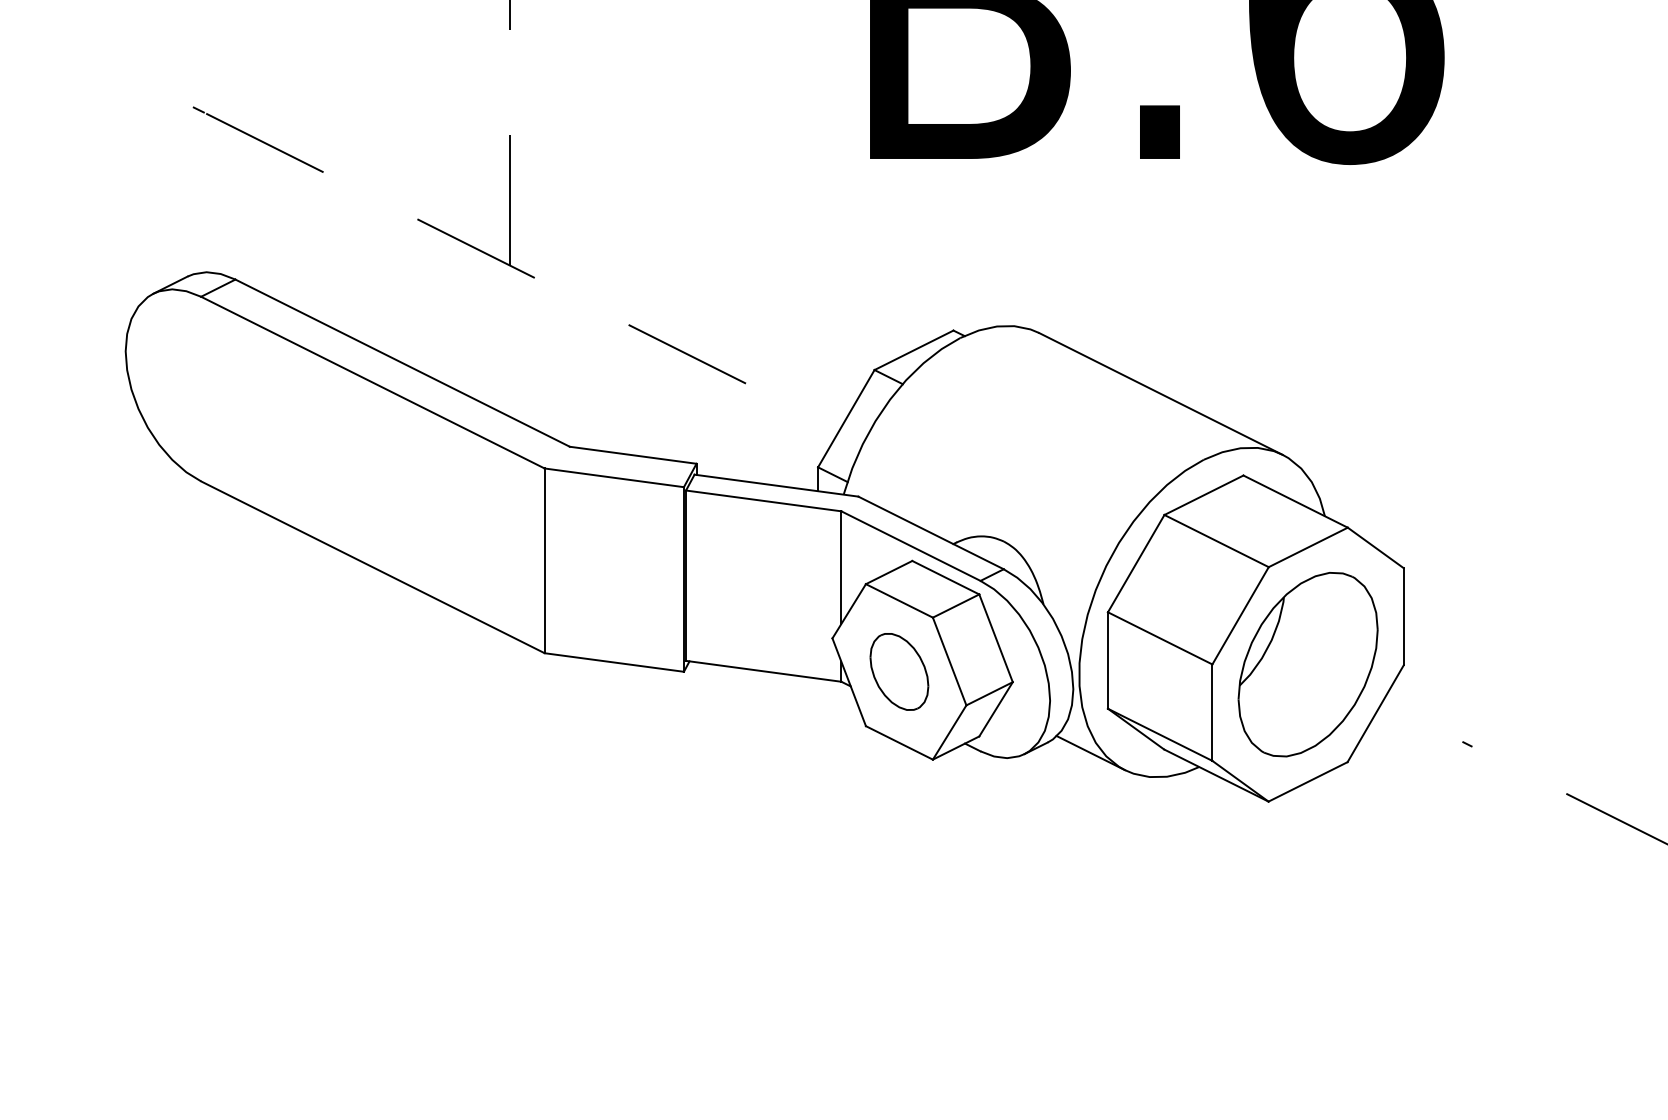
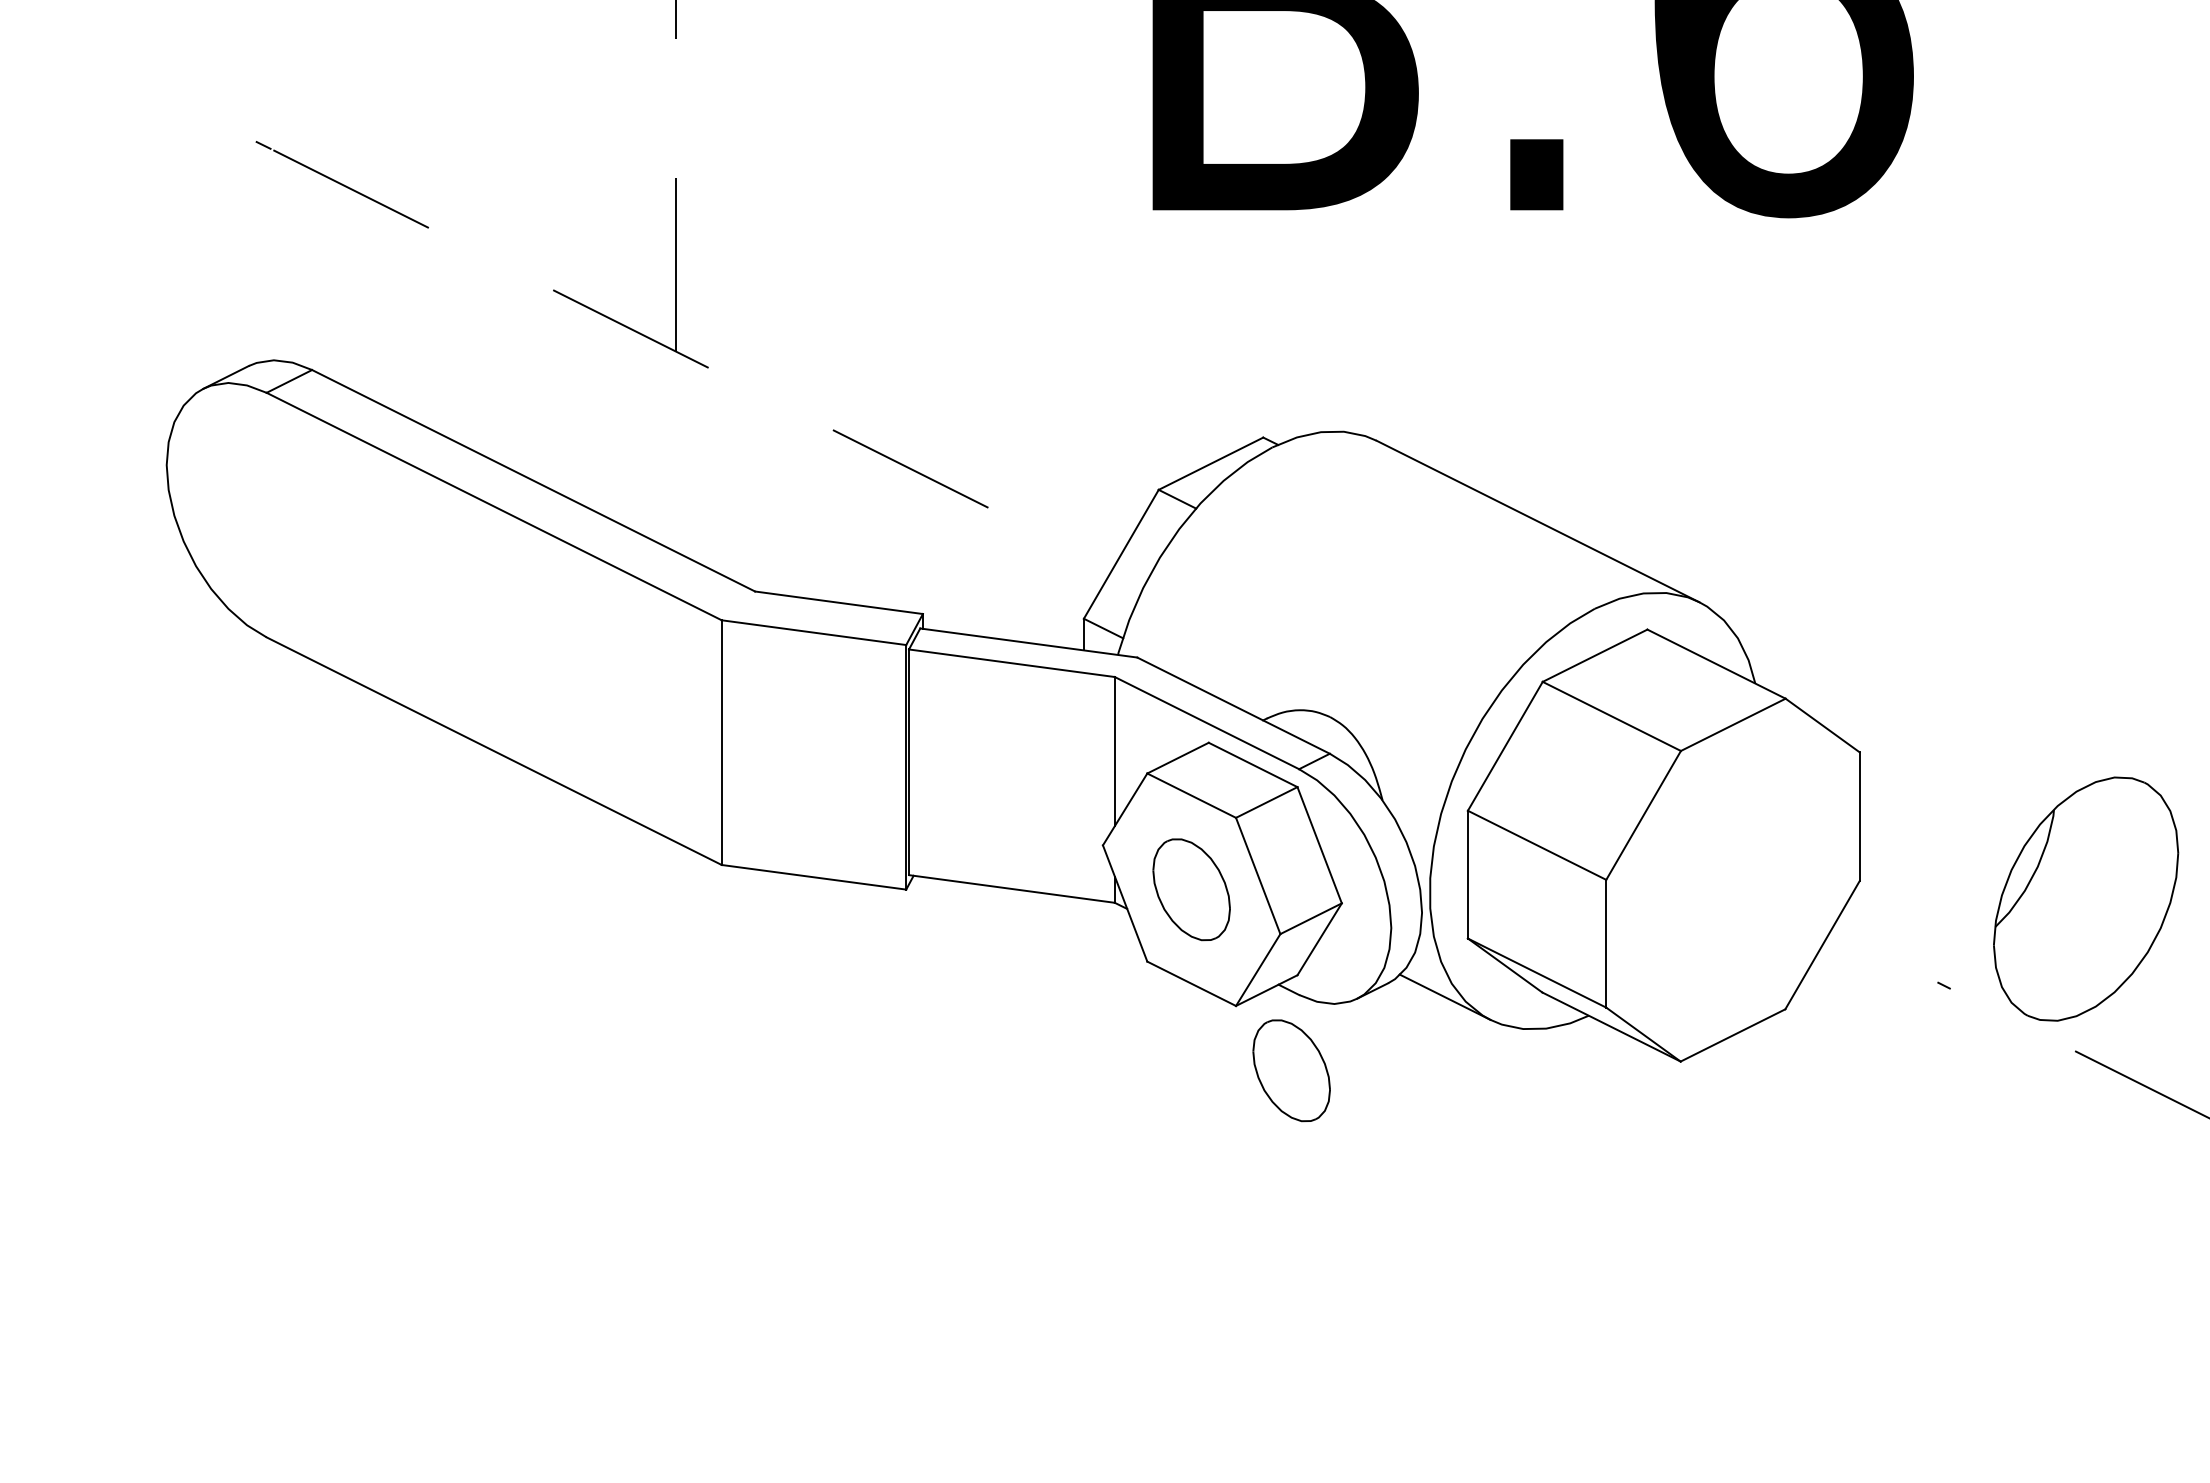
part: (1308, 664) -> (2086, 898), moved
part: (974, 808) -> (1291, 1070), added

